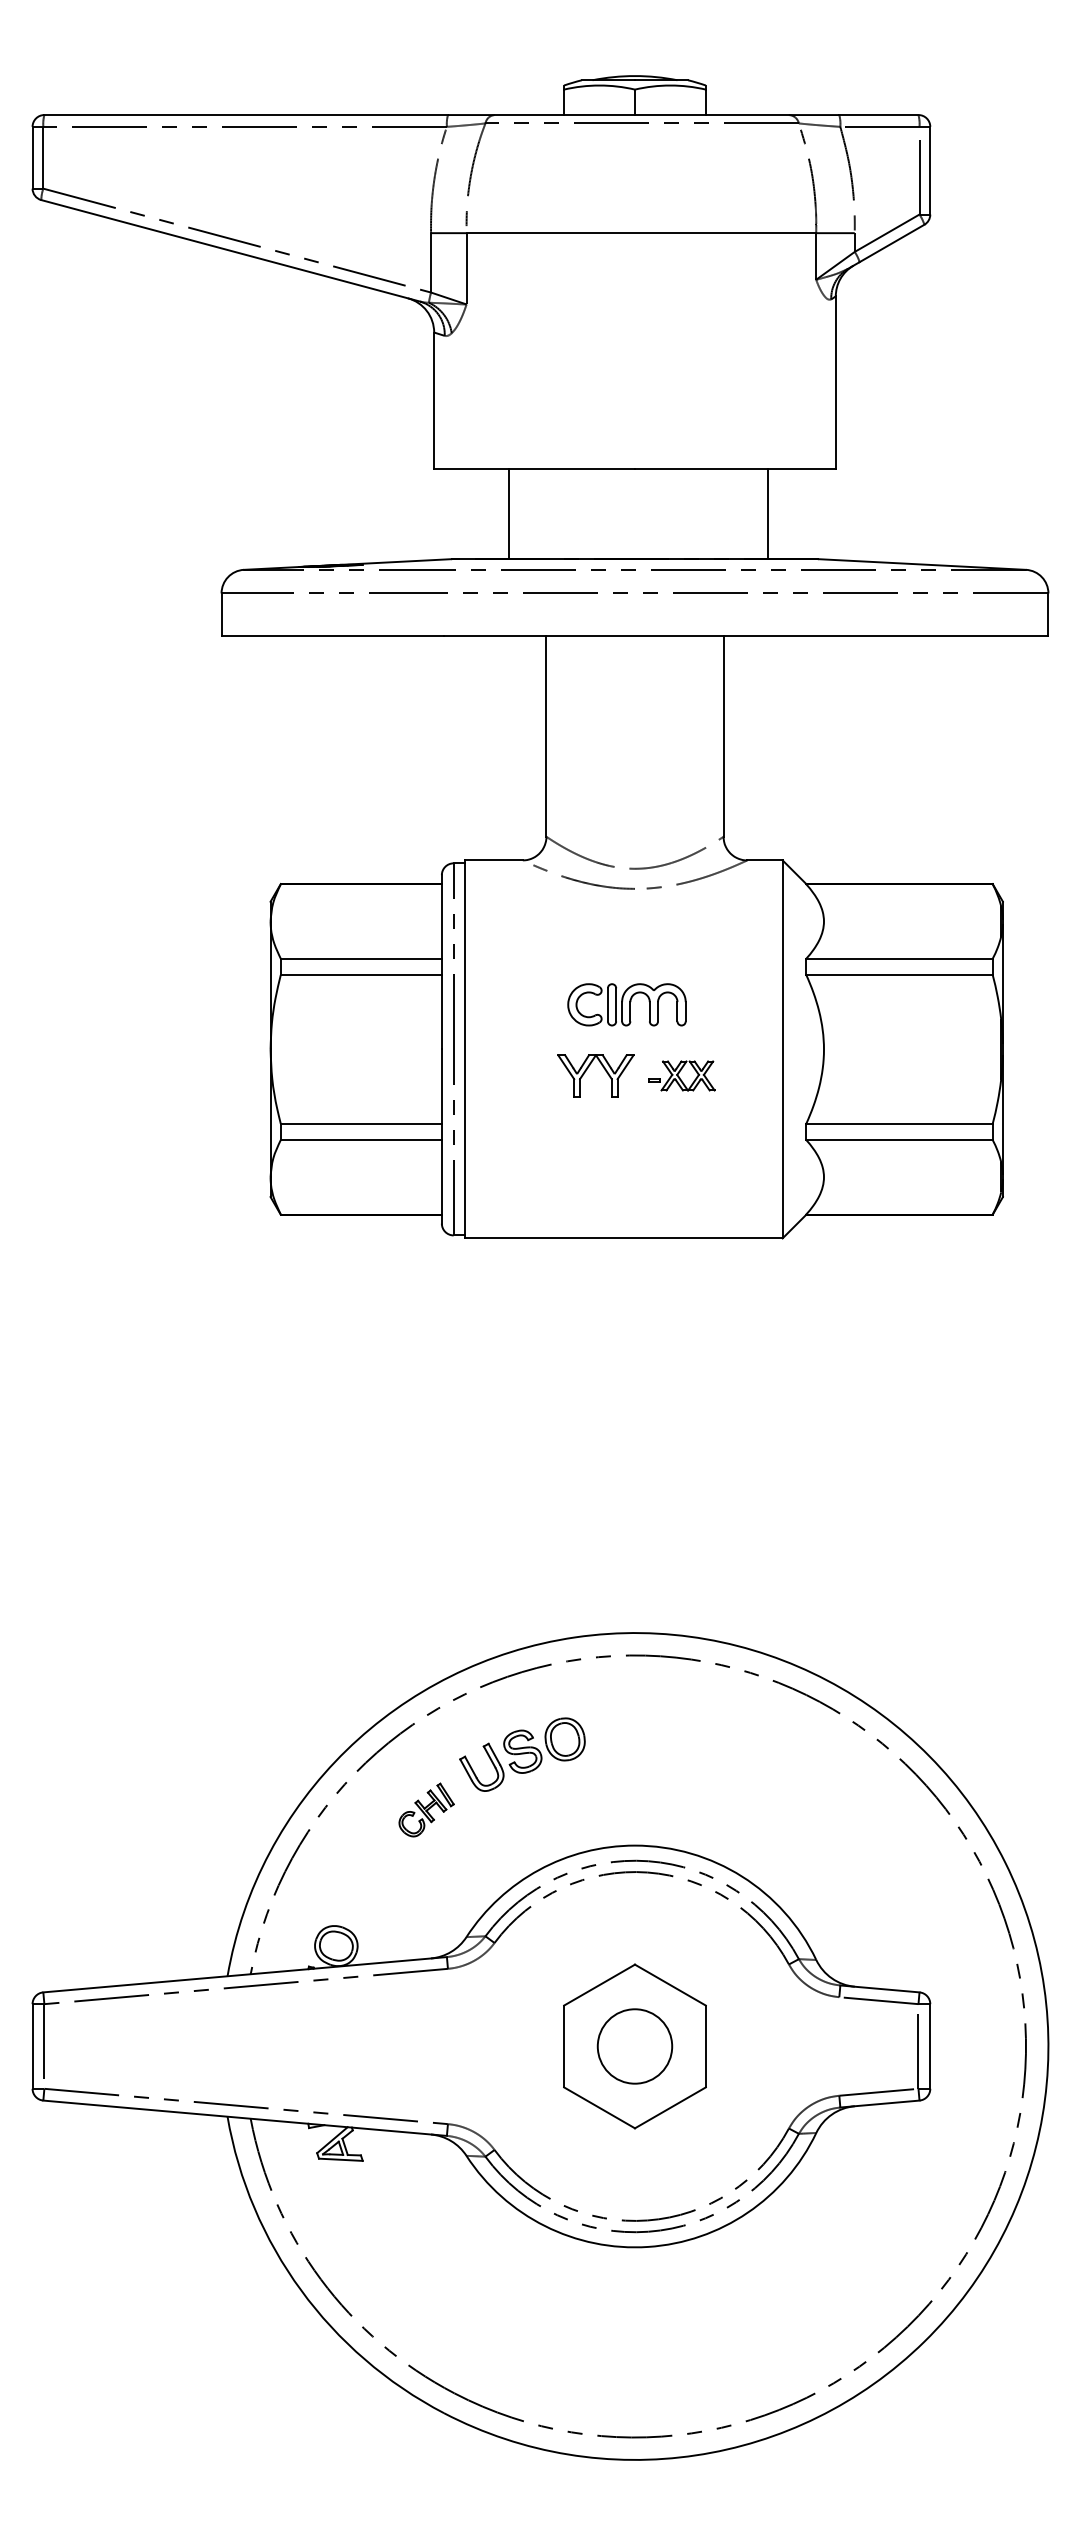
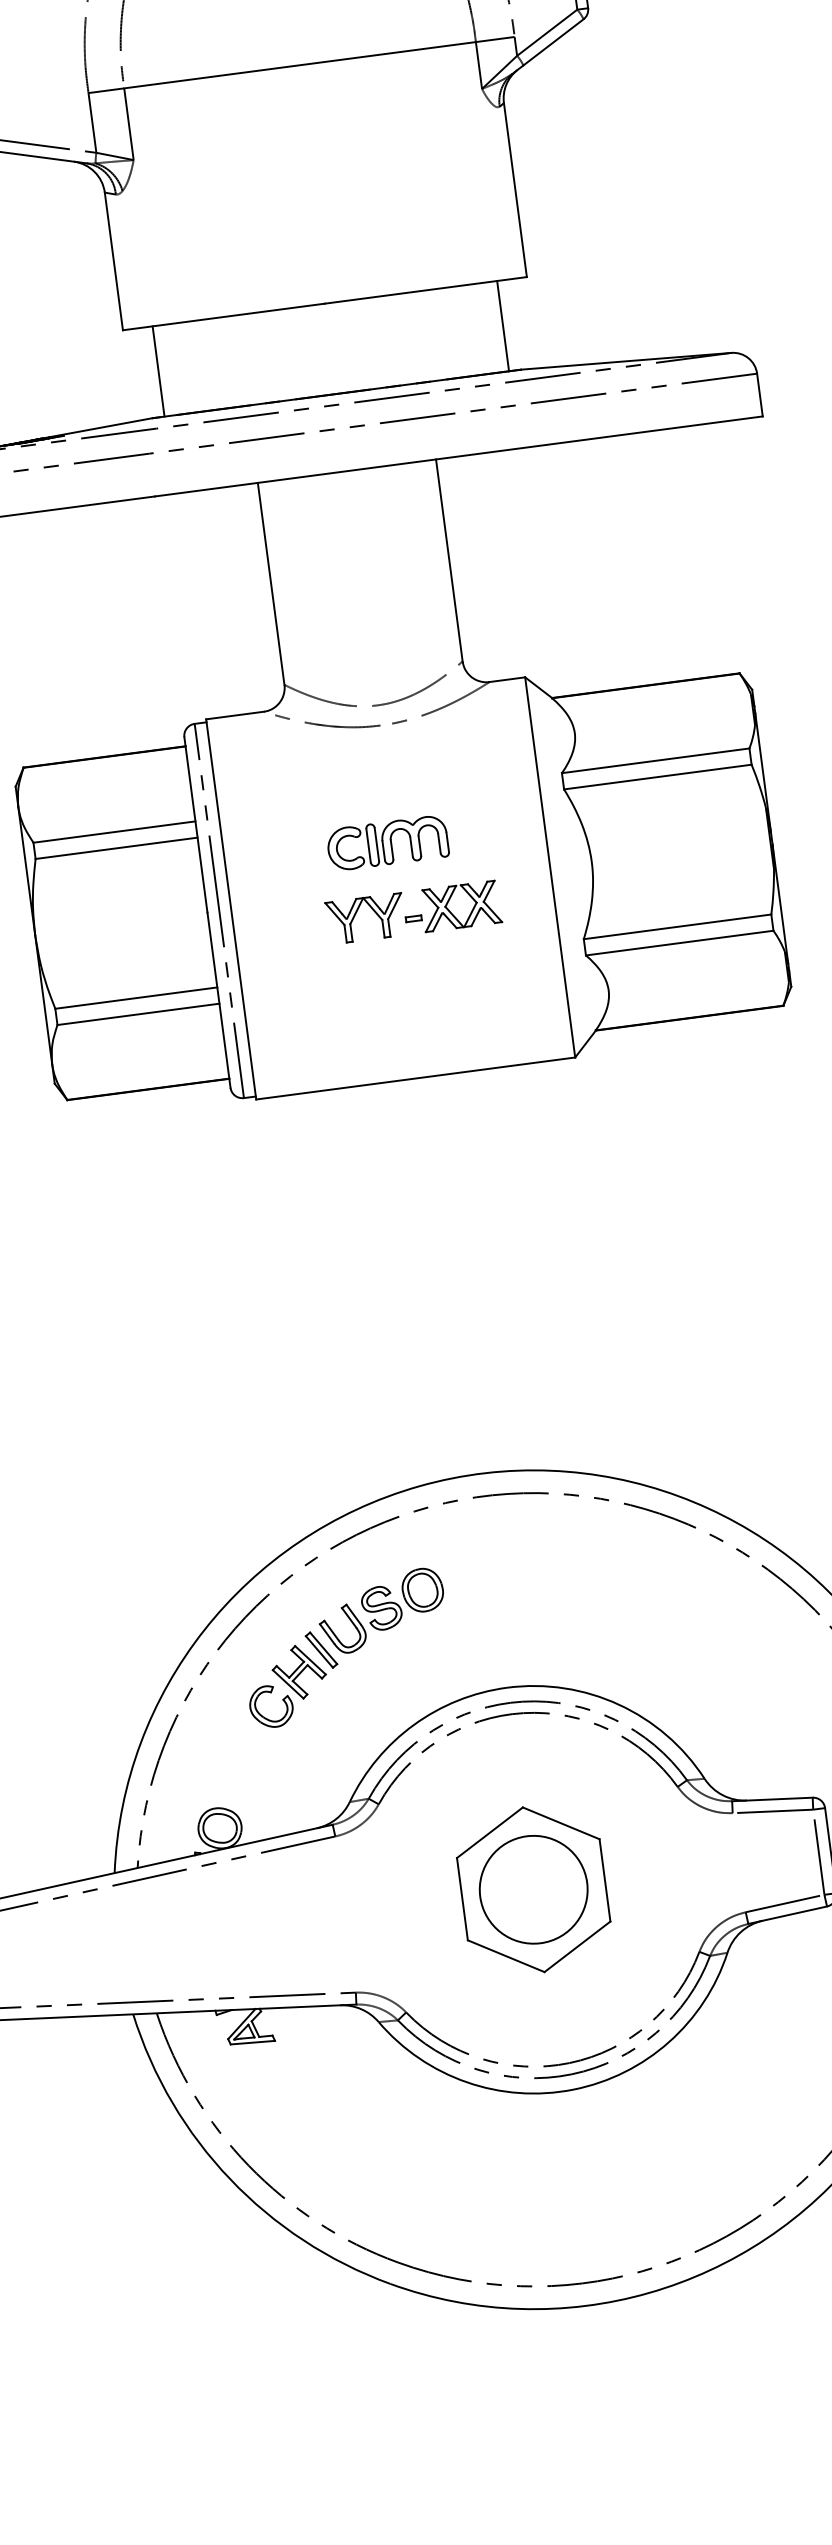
line: (508, 514) -> (158, 371), moved
line: (768, 514) -> (503, 326), moved
part: (681, 1075) -> (451, 907), size x1.43
part: (426, 1809) -> (292, 1679), size x1.67
circle: (634, 2046) -> (533, 1889), size x1.43

